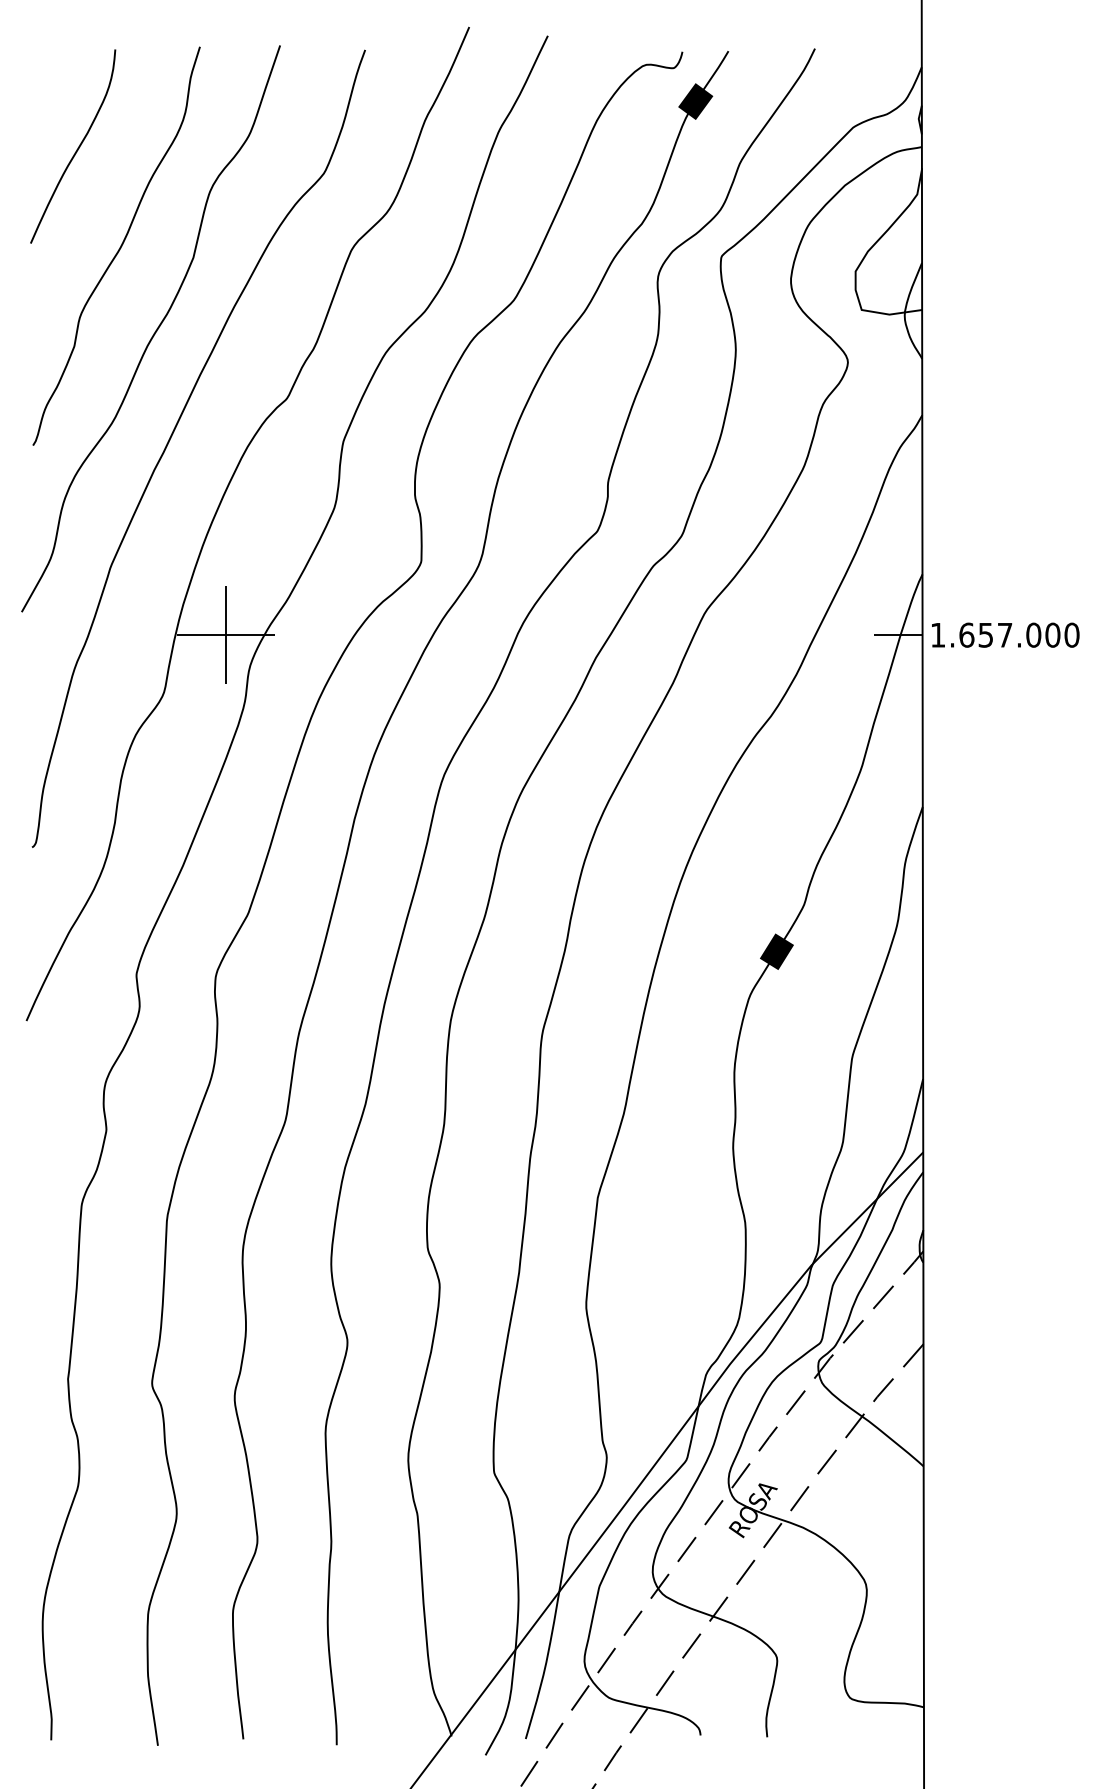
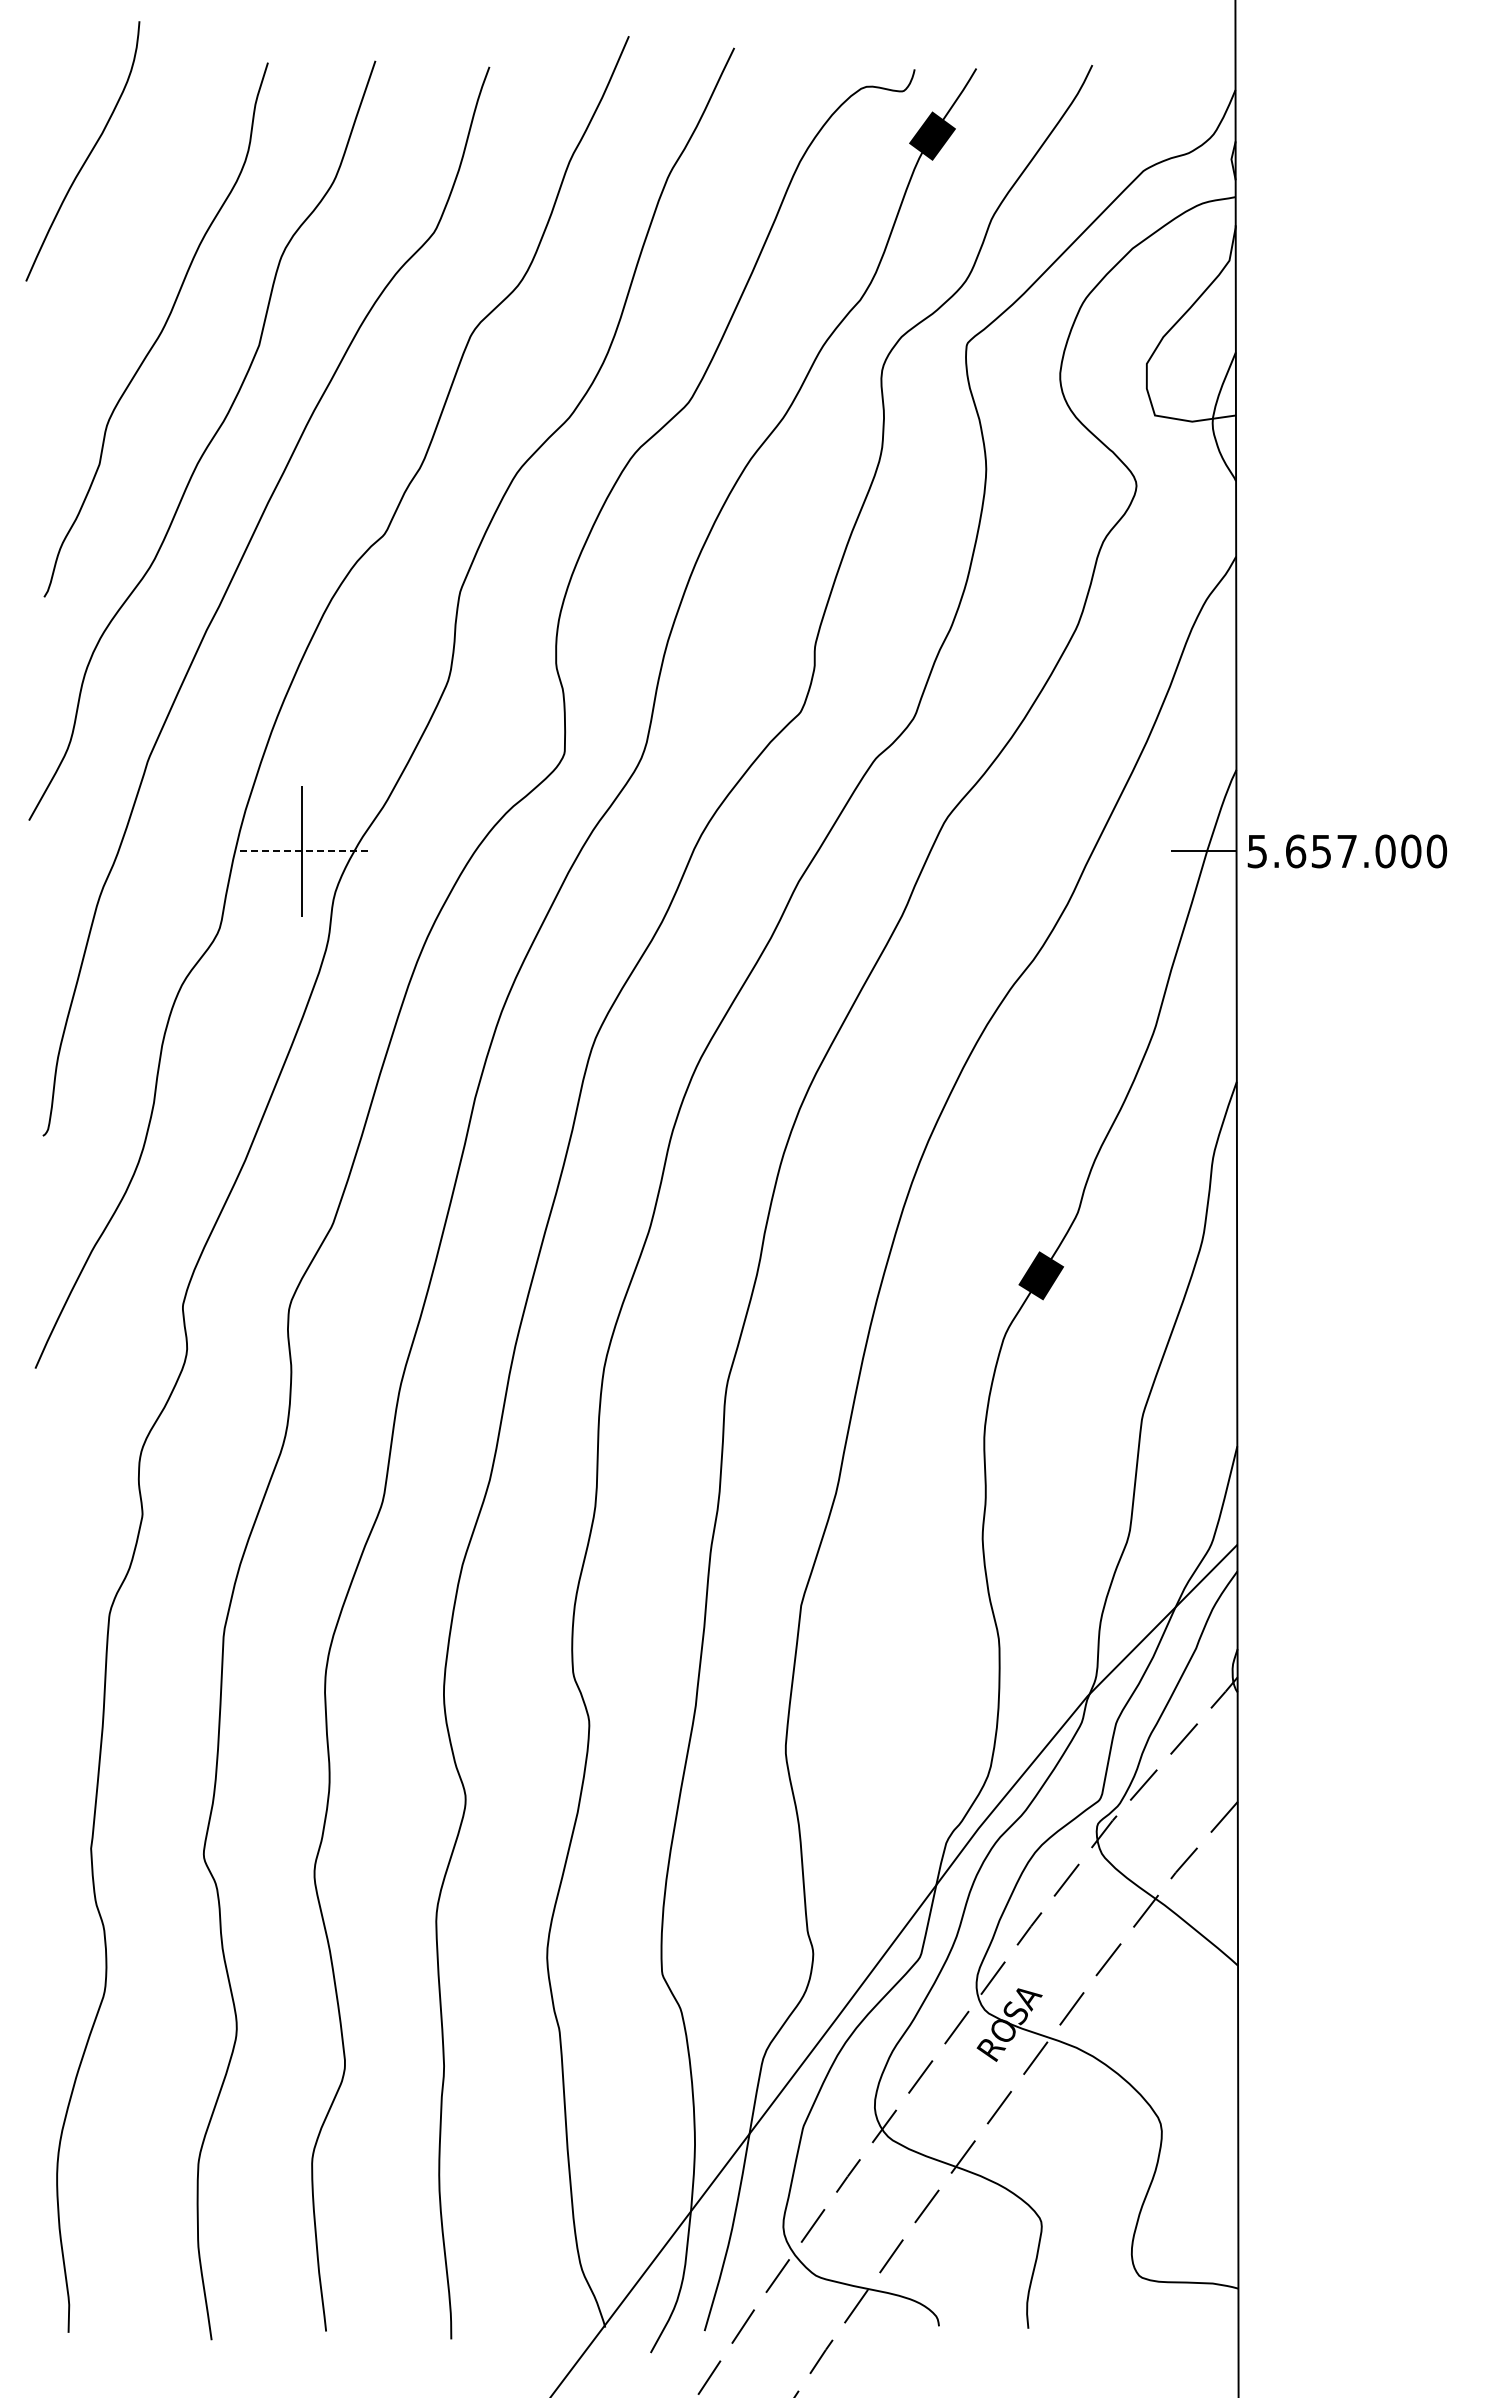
curve: (77, 148) -> (88, 154), moved
line: (225, 635) -> (301, 851), solid -> dashed
text: (937, 635) -> (1256, 851), 1.657.000 -> 5.657.000

